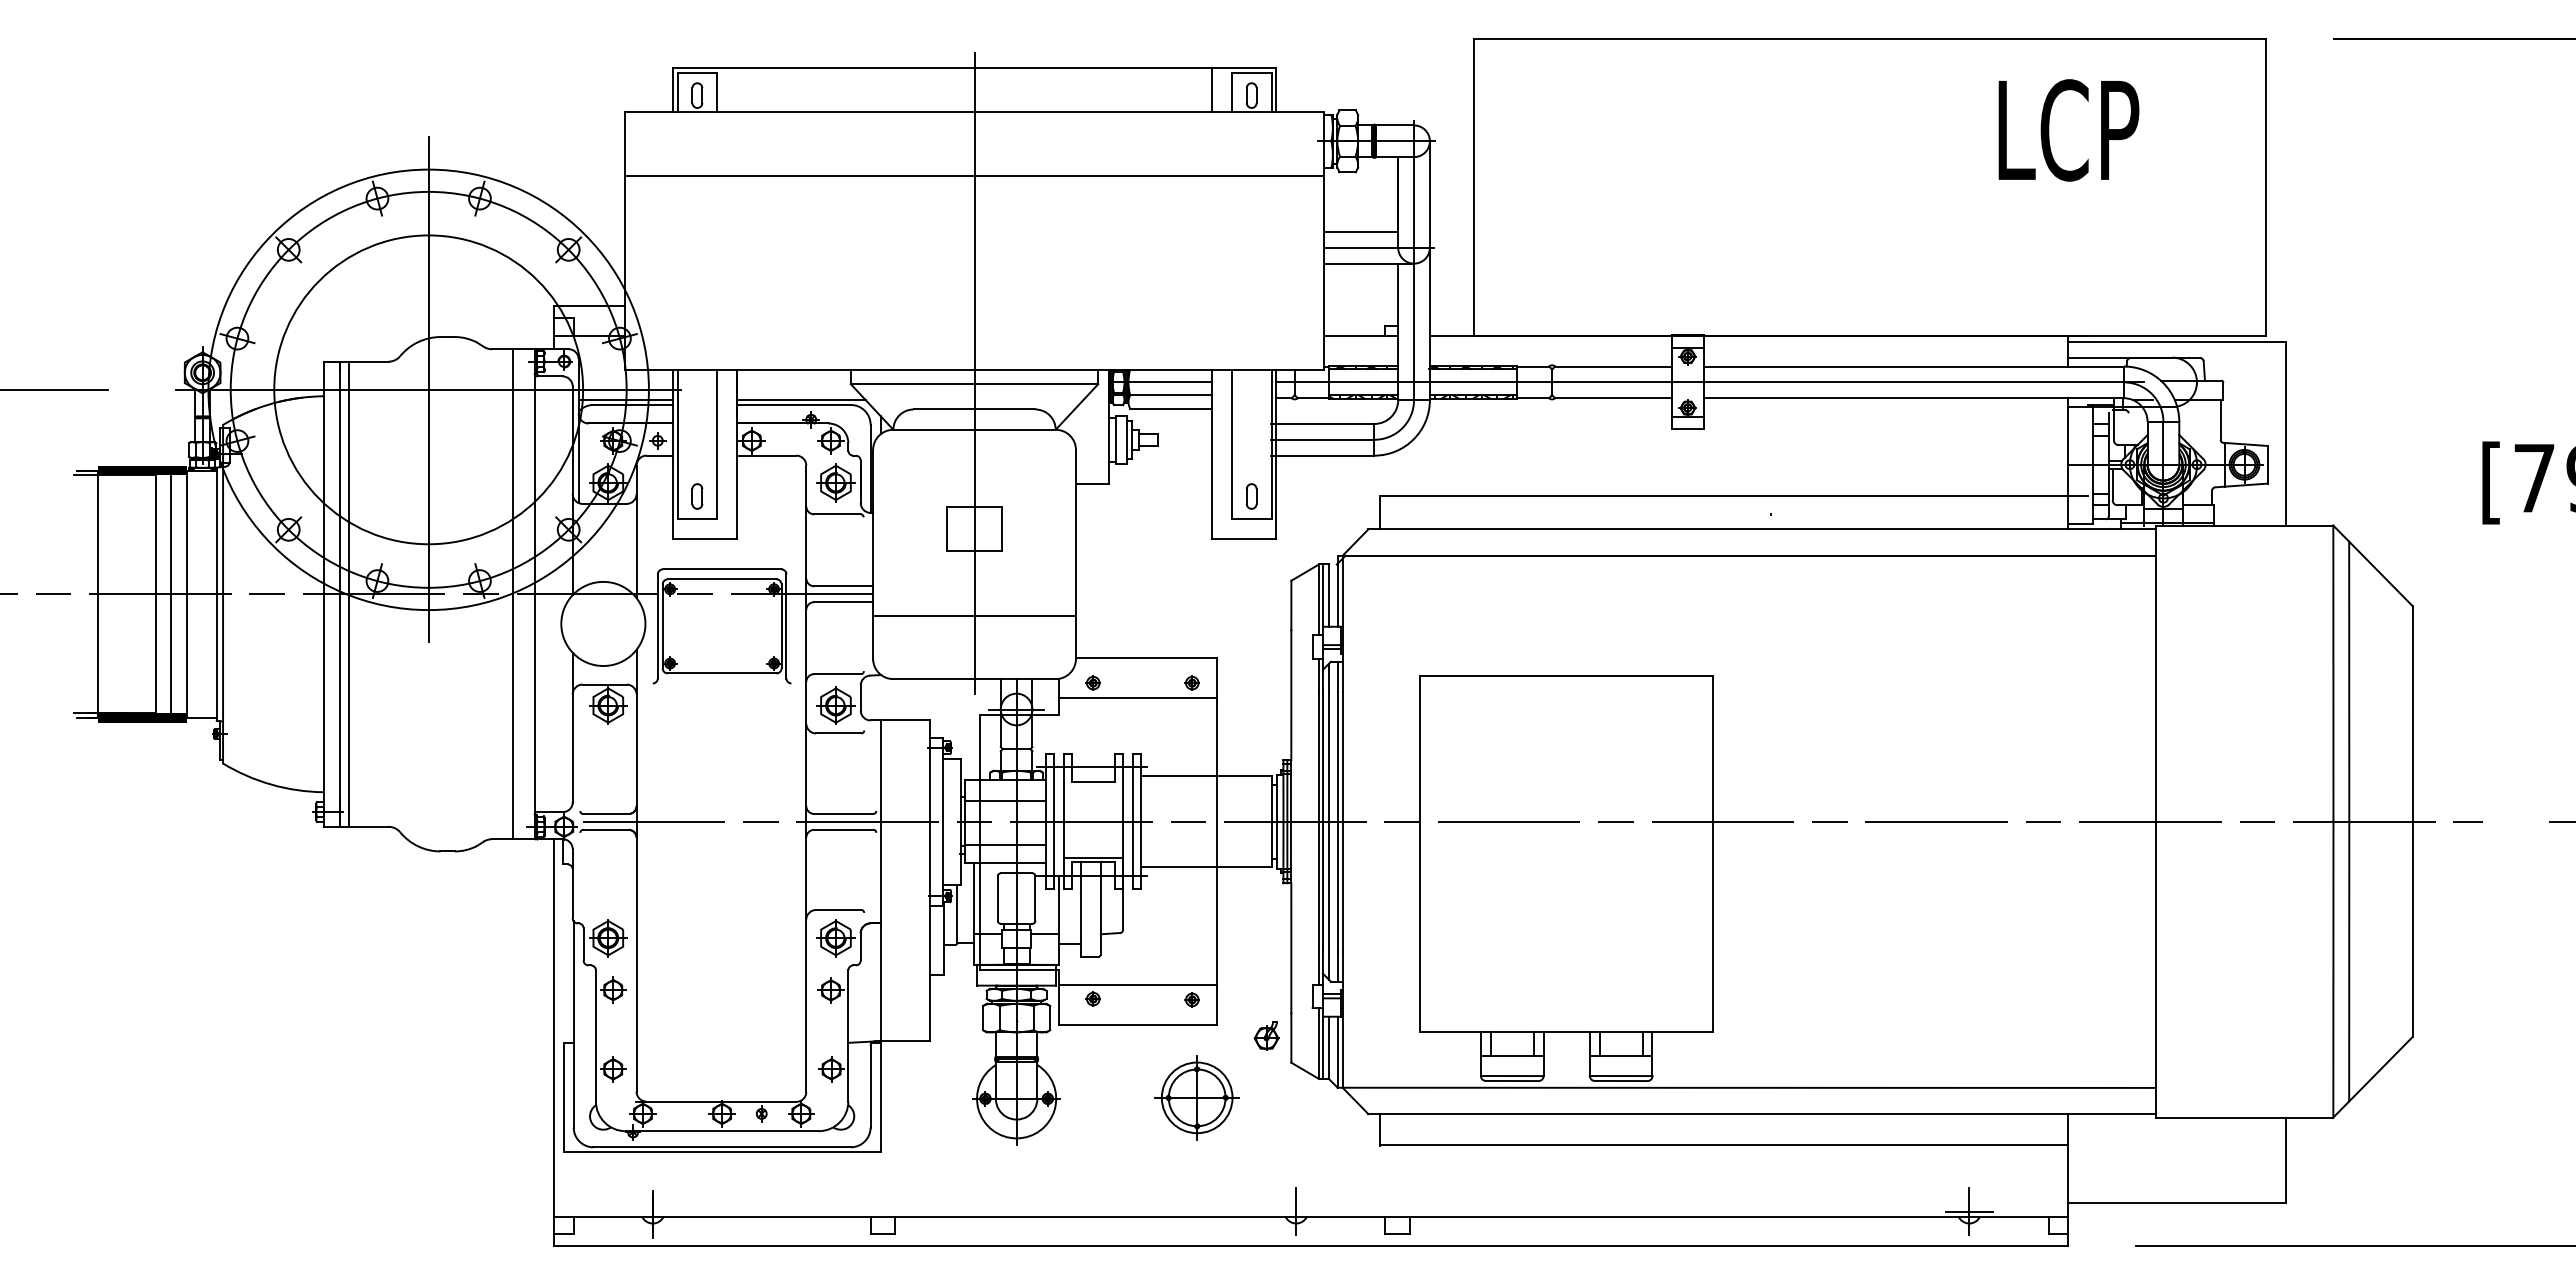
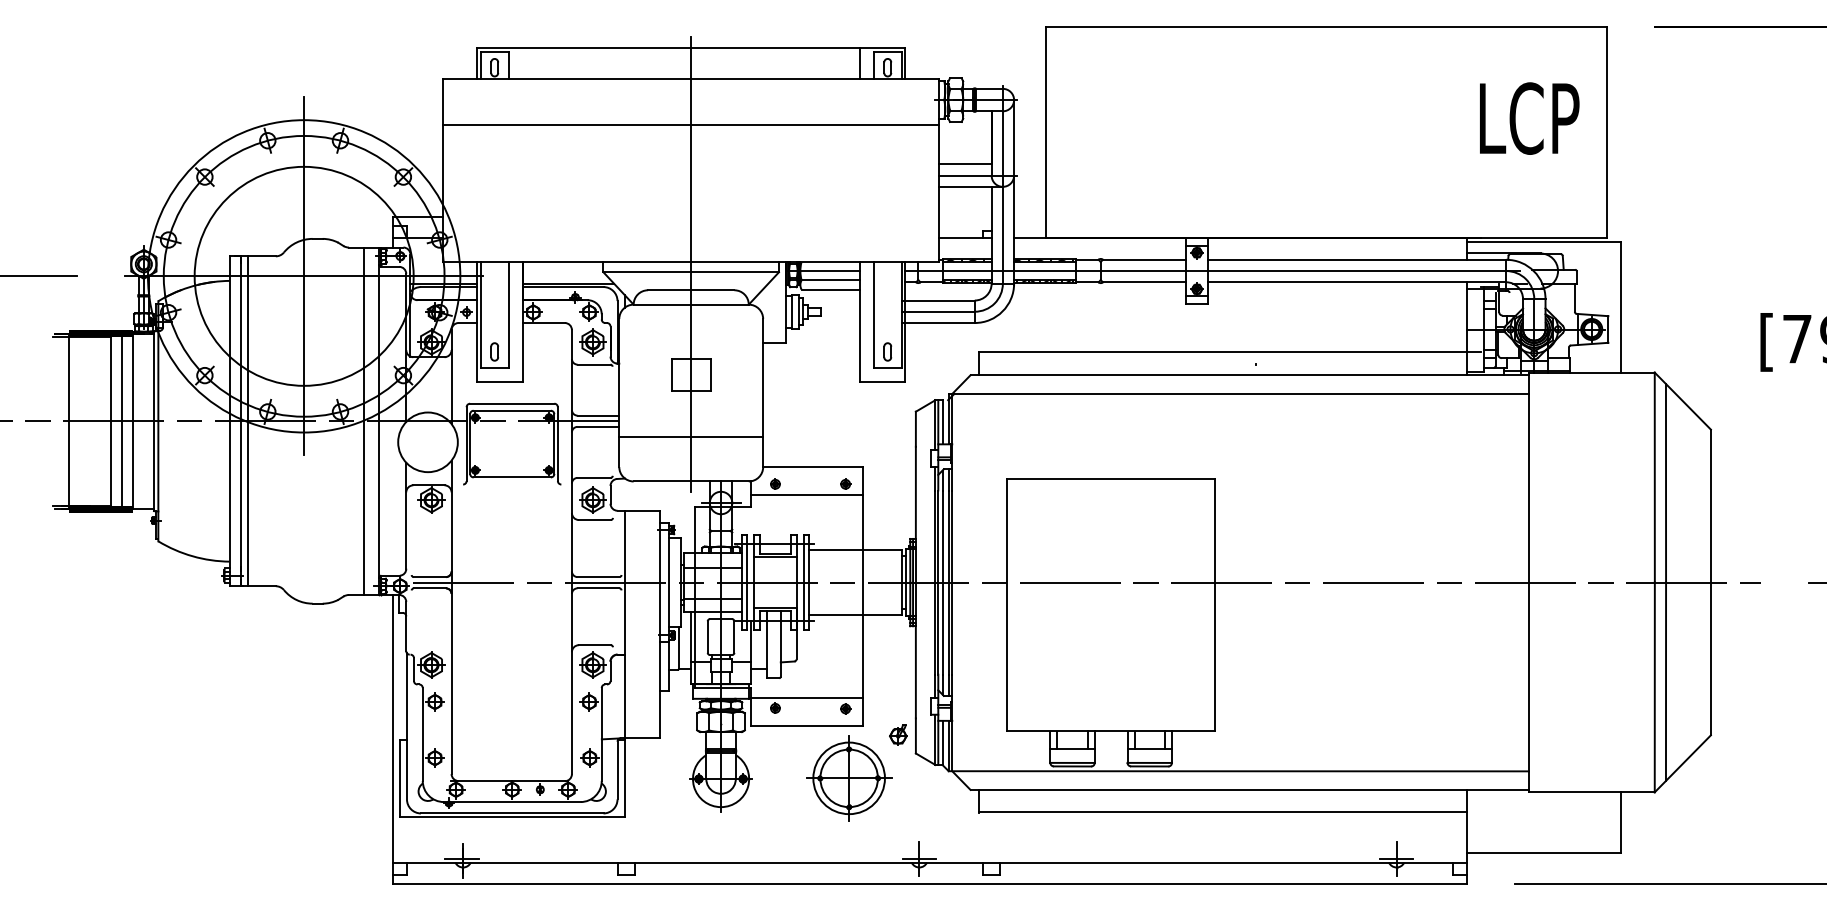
text: (2068, 130) -> (1529, 118), moved
line: (1093, 785) -> (775, 556), added
part: (1196, 1097) -> (848, 778), size x1.43
line: (650, 1211) -> (461, 858), added
line: (1295, 1211) -> (918, 858), added

